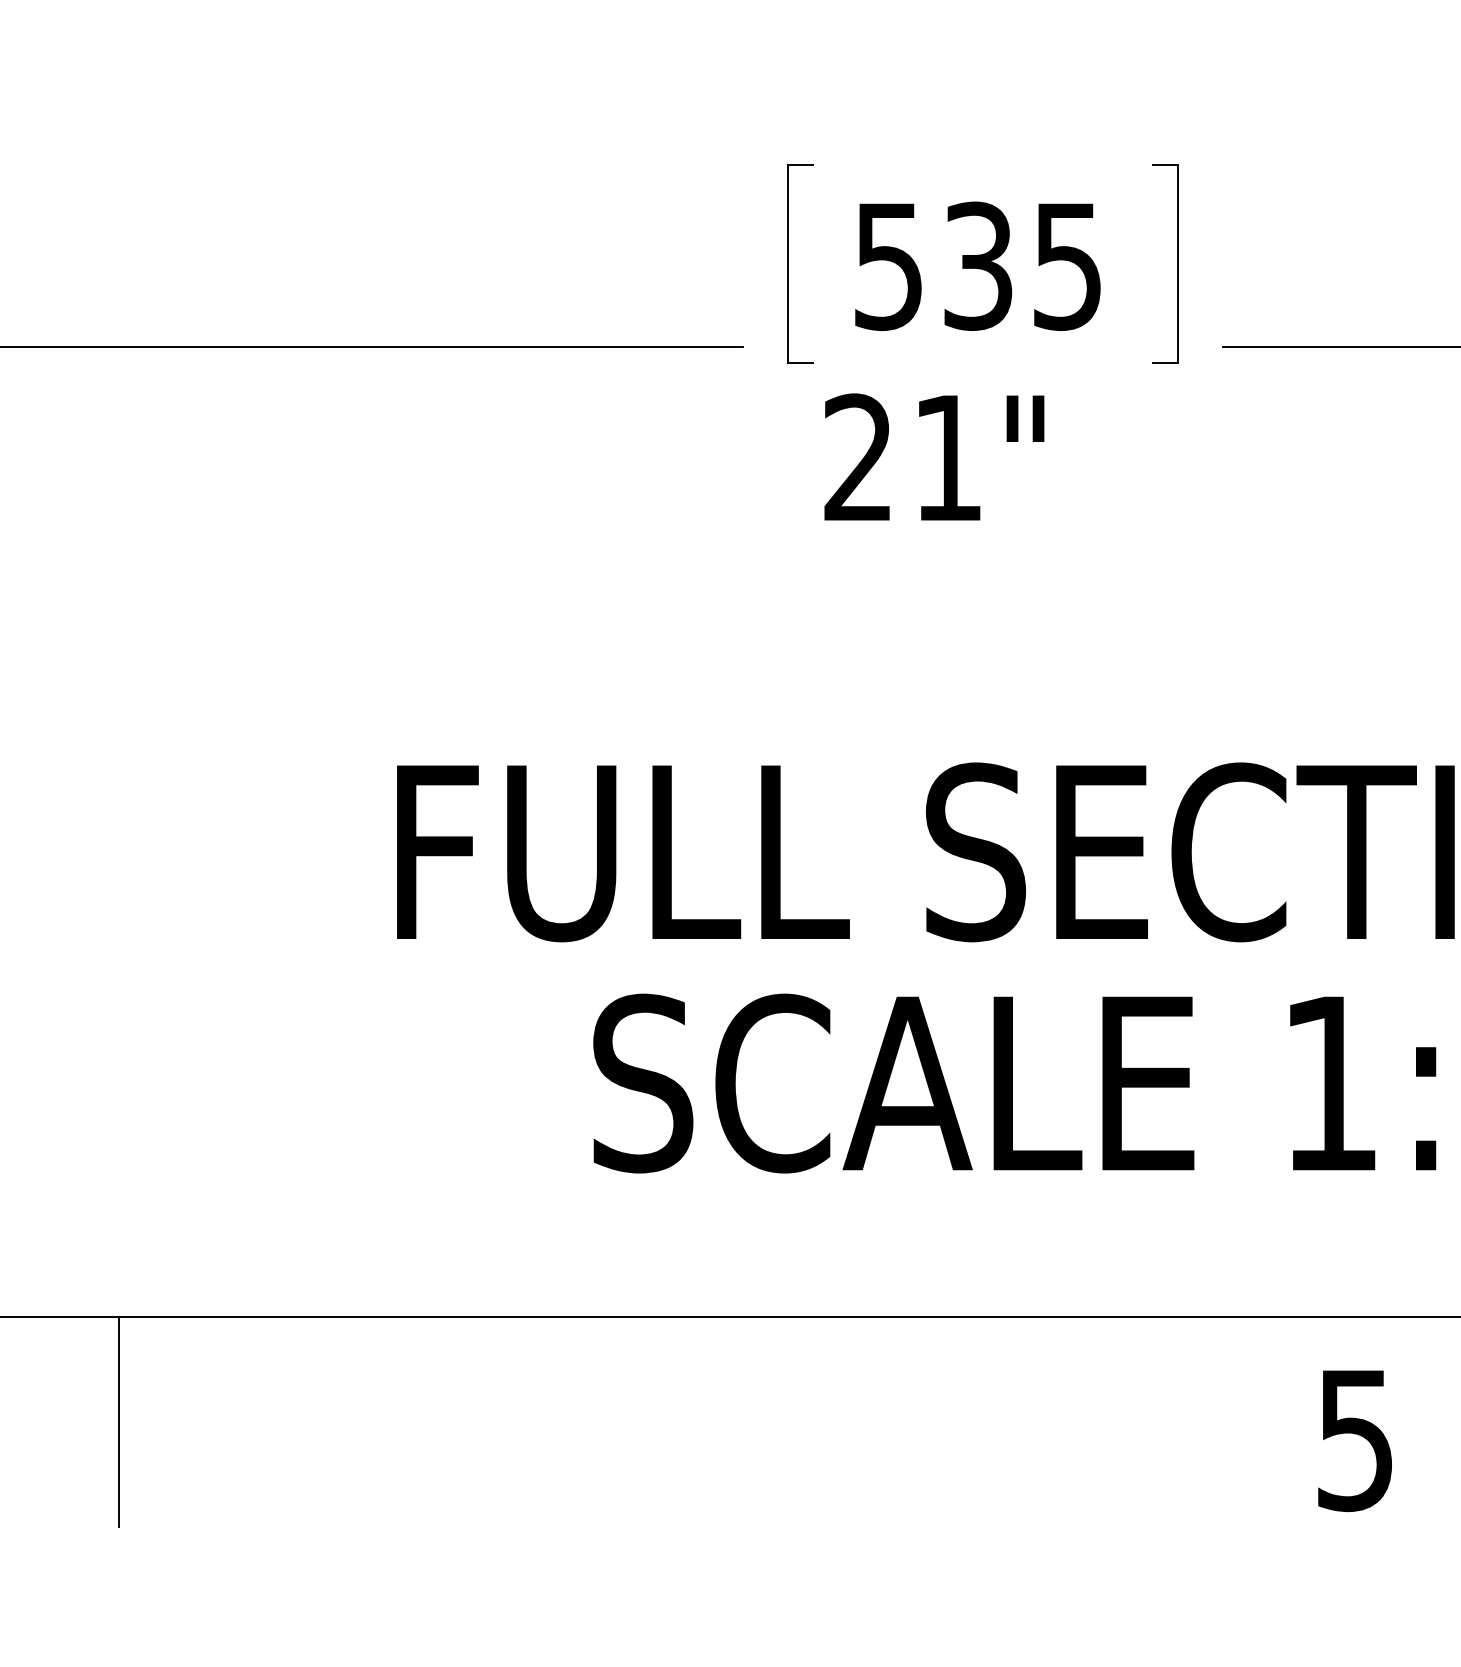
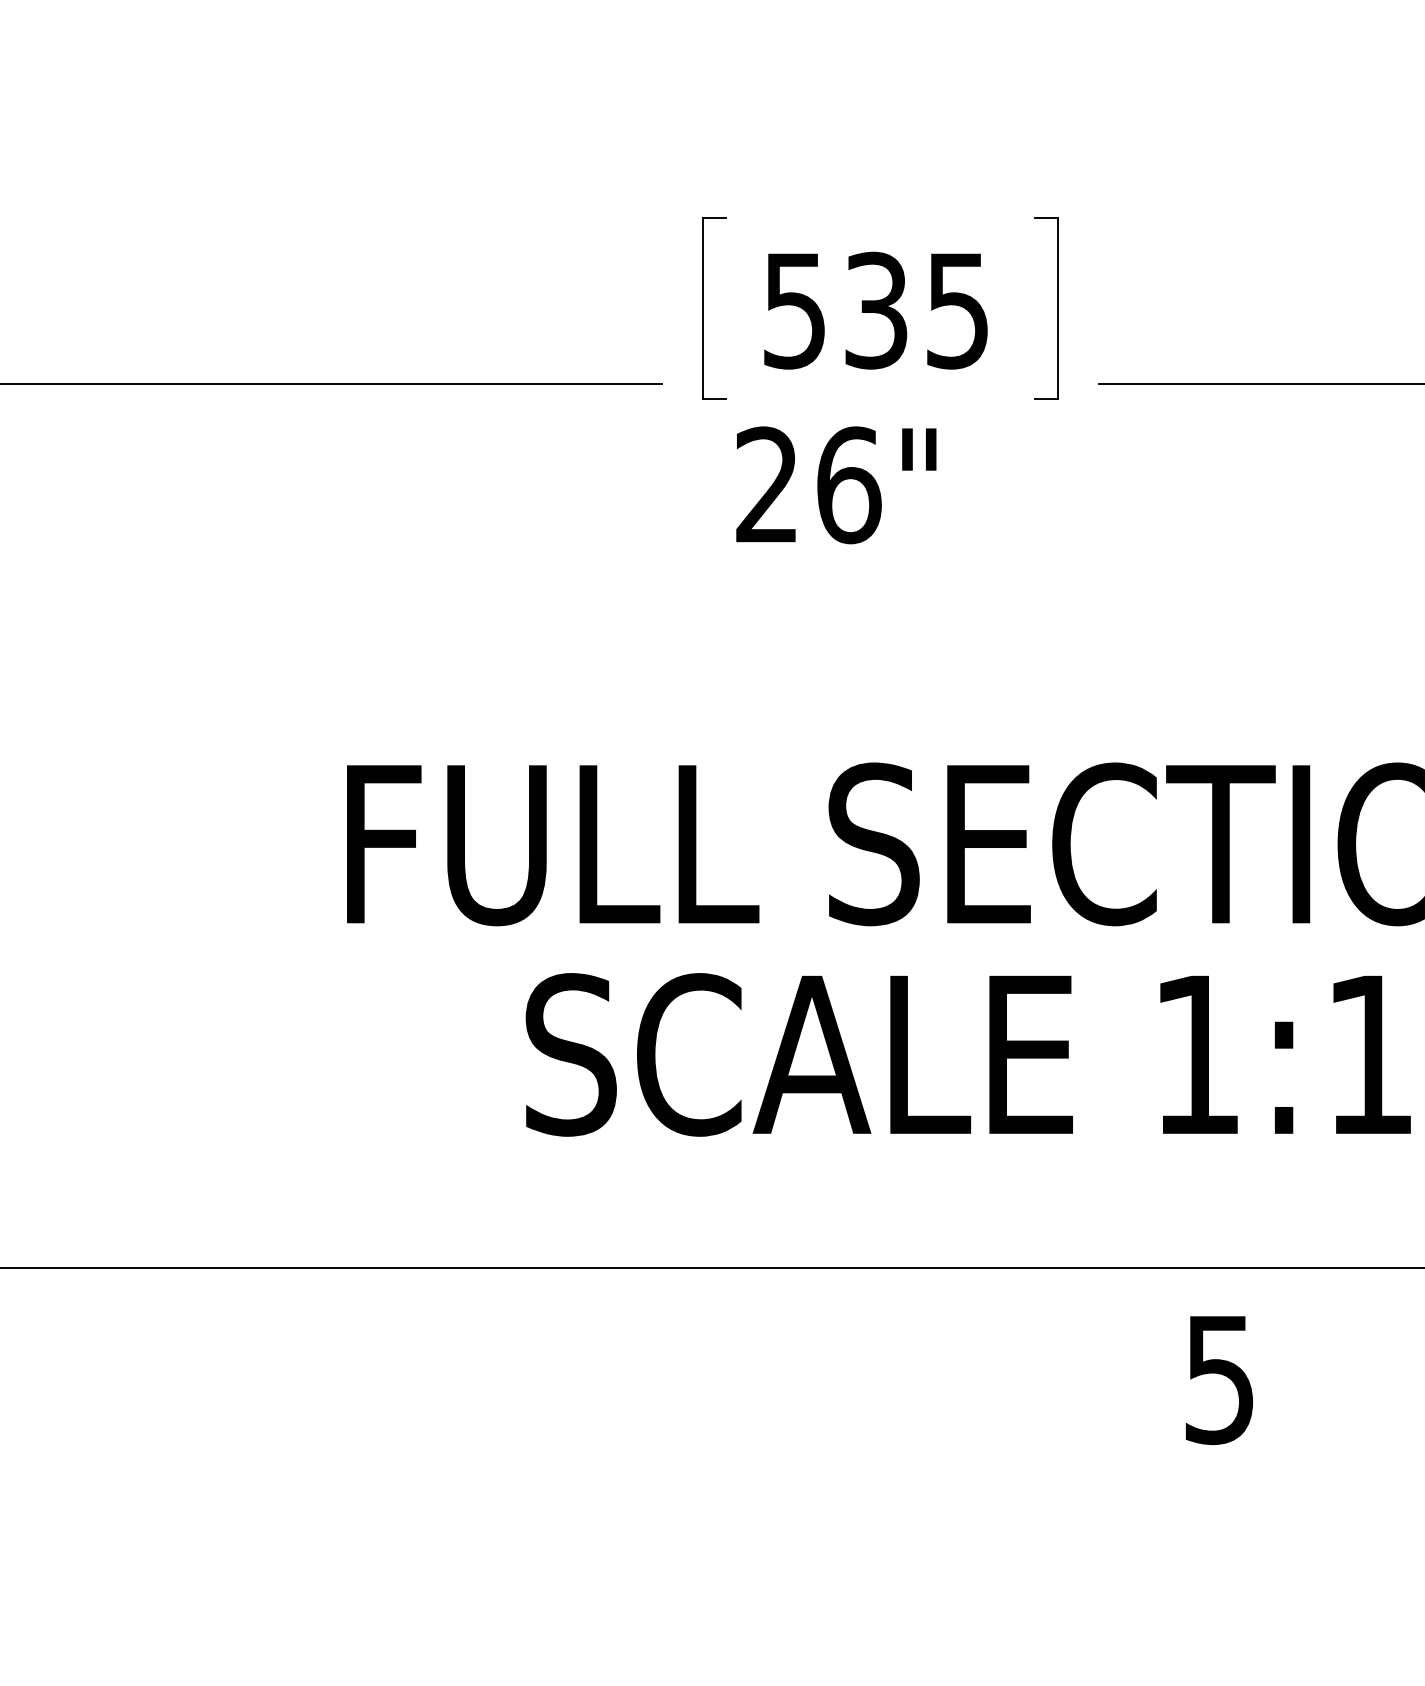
text: (948, 458) -> (849, 485), 21" -> 26"
line: (119, 1421) -> (94, 1362), removed

